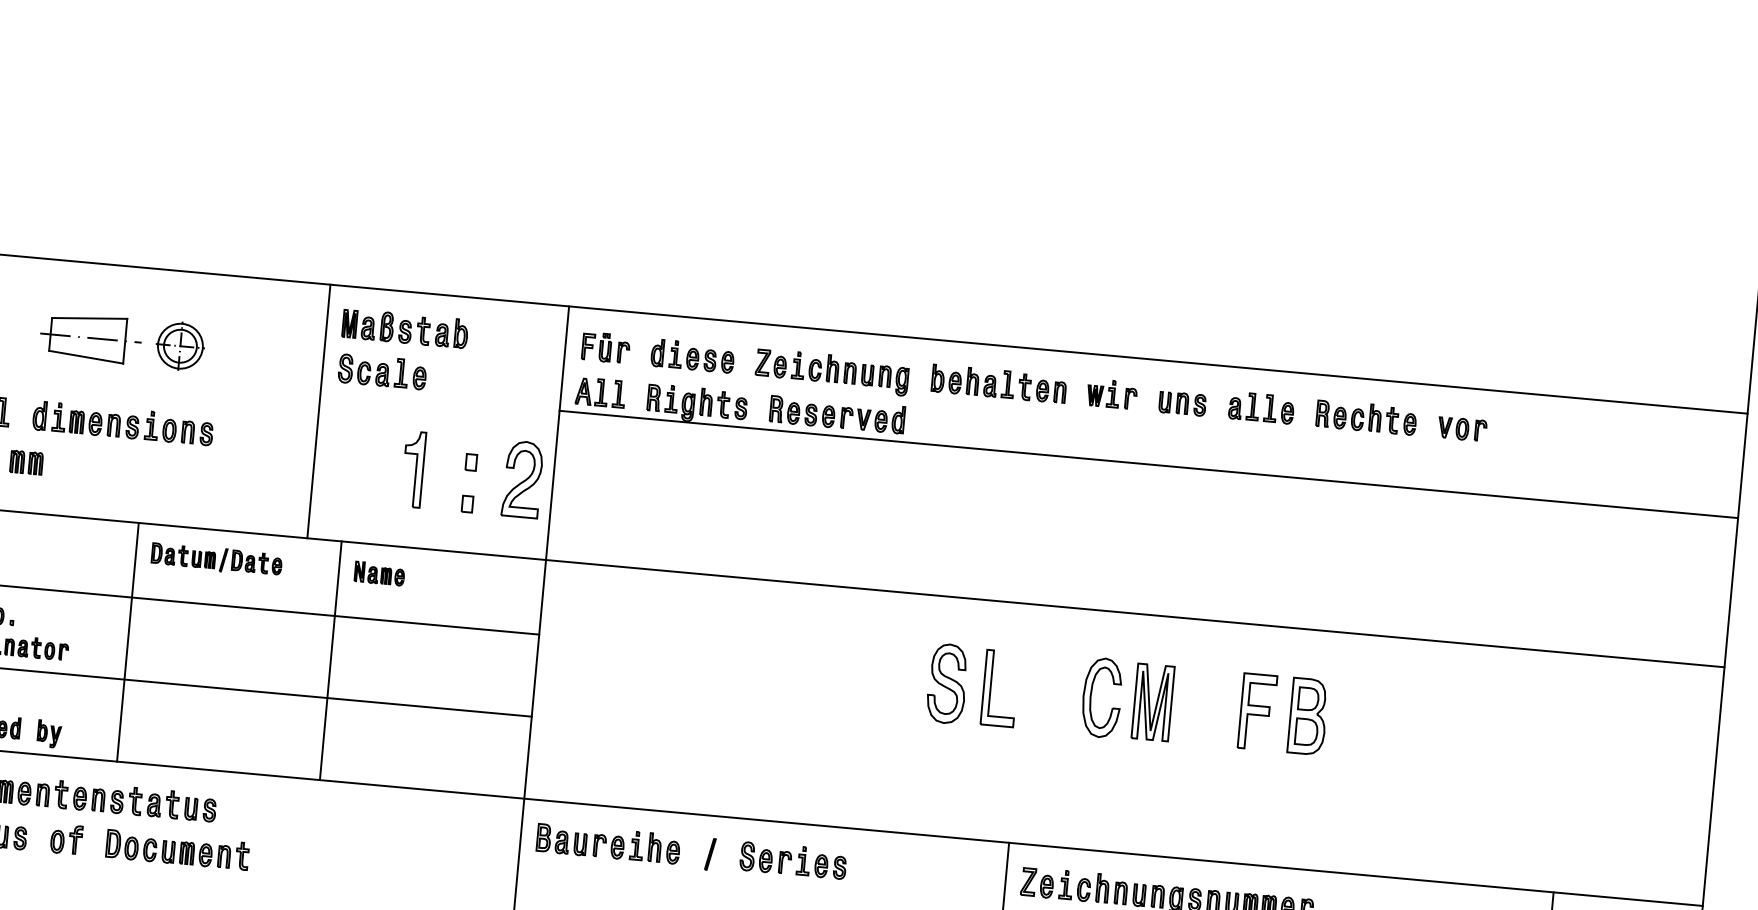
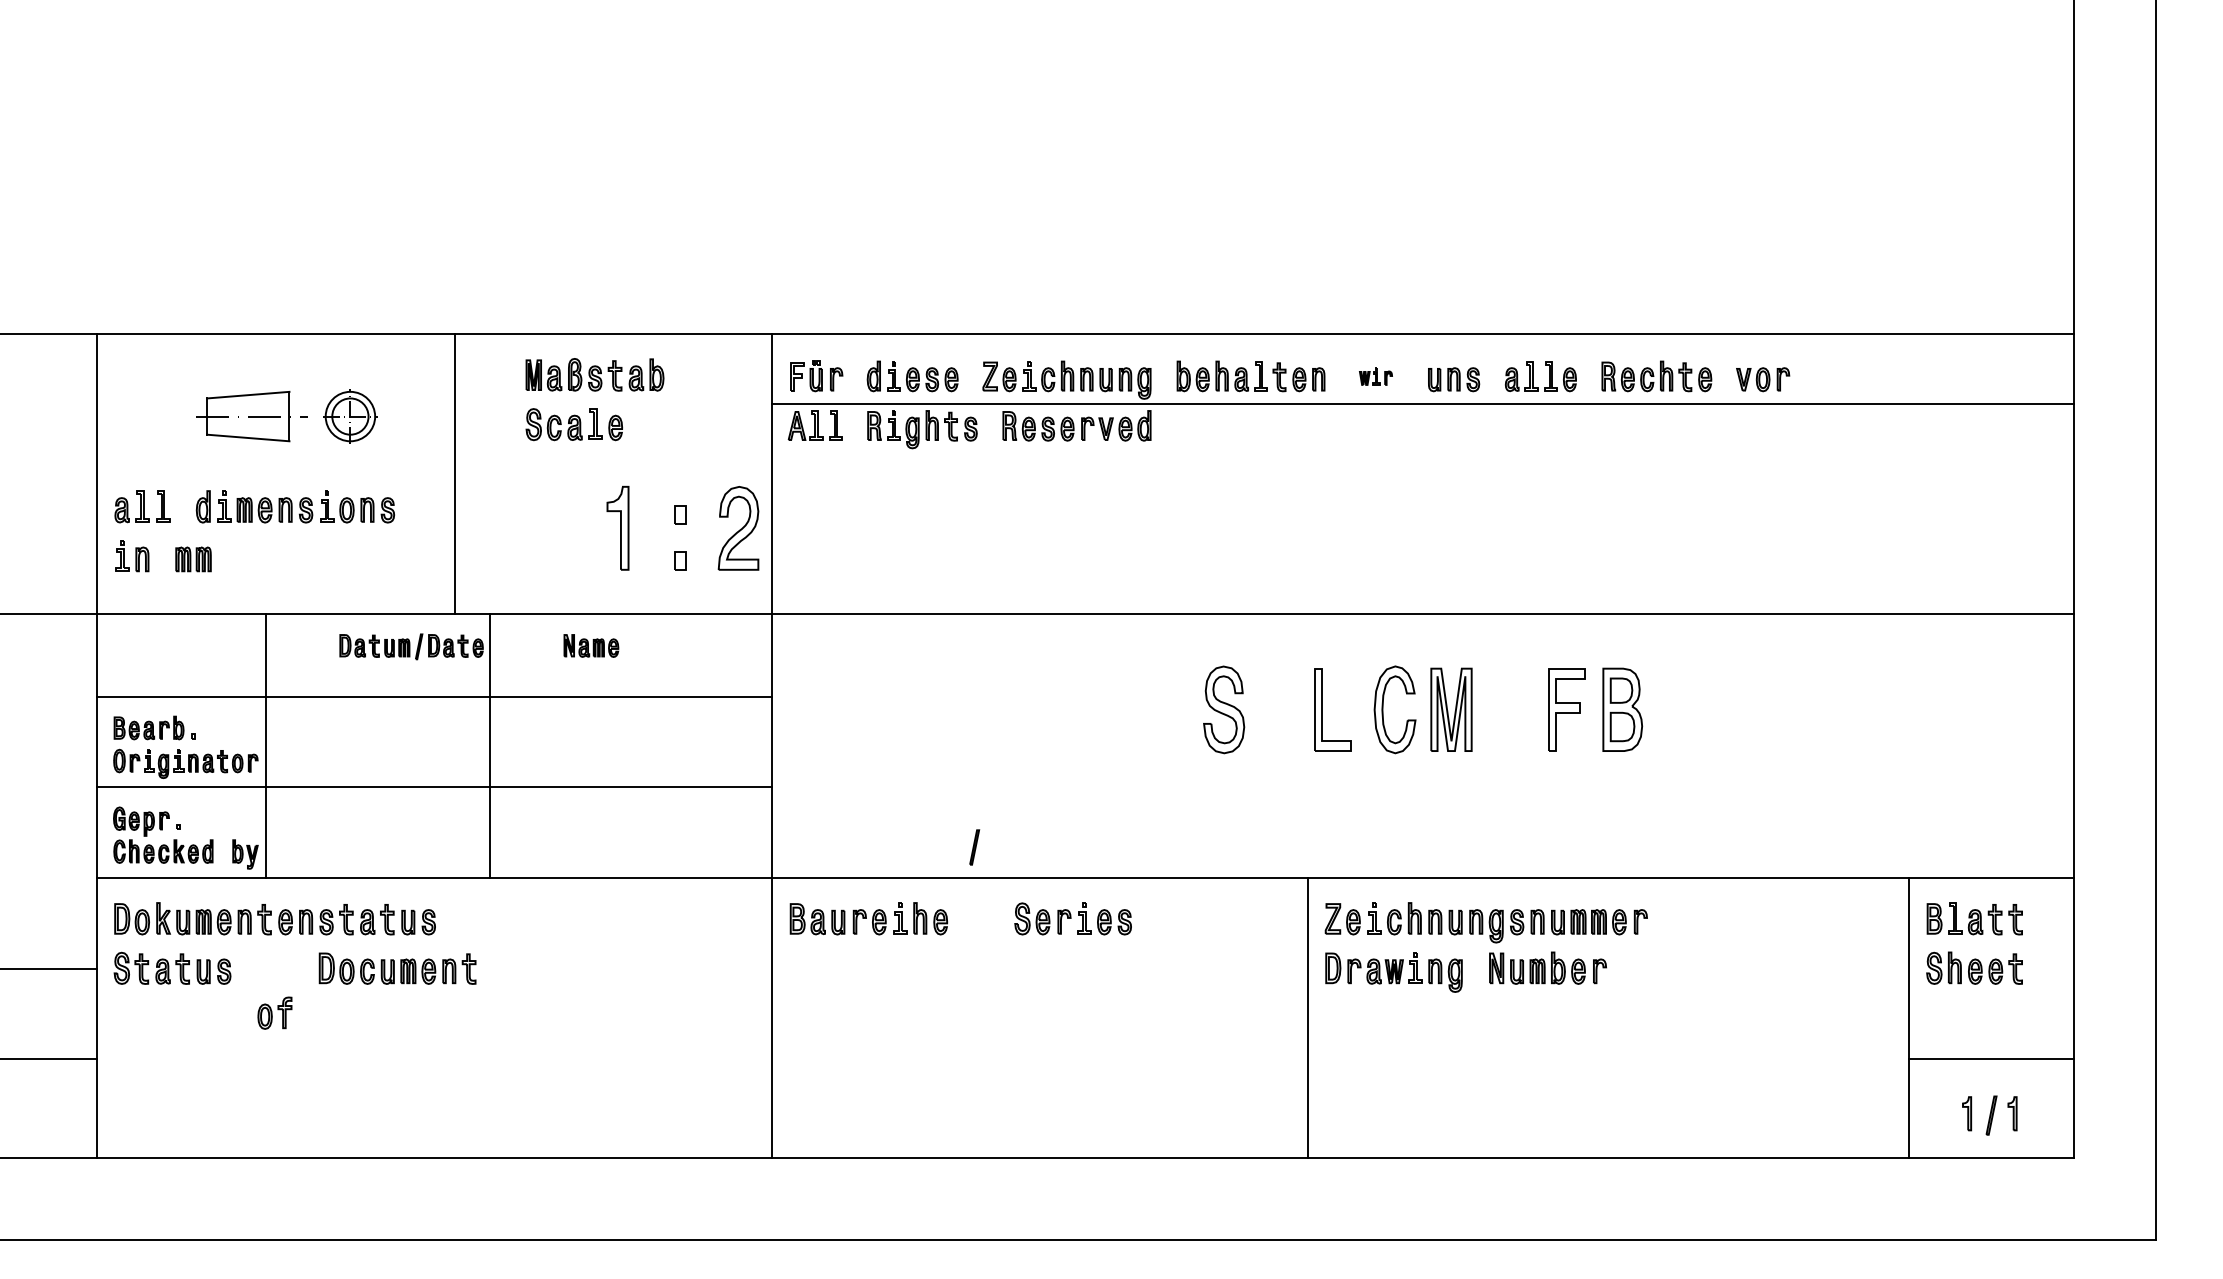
part: (1111, 394) -> (1375, 376), size x0.6
line: (318, 411) -> (454, 474), moved
line: (1148, 464) -> (1422, 403), moved
line: (128, 641) -> (266, 745), moved
line: (330, 660) -> (489, 745), moved
part: (991, 687) -> (1322, 709), moved
part: (66, 838) -> (274, 1012), moved
part: (710, 854) -> (974, 847), moved

